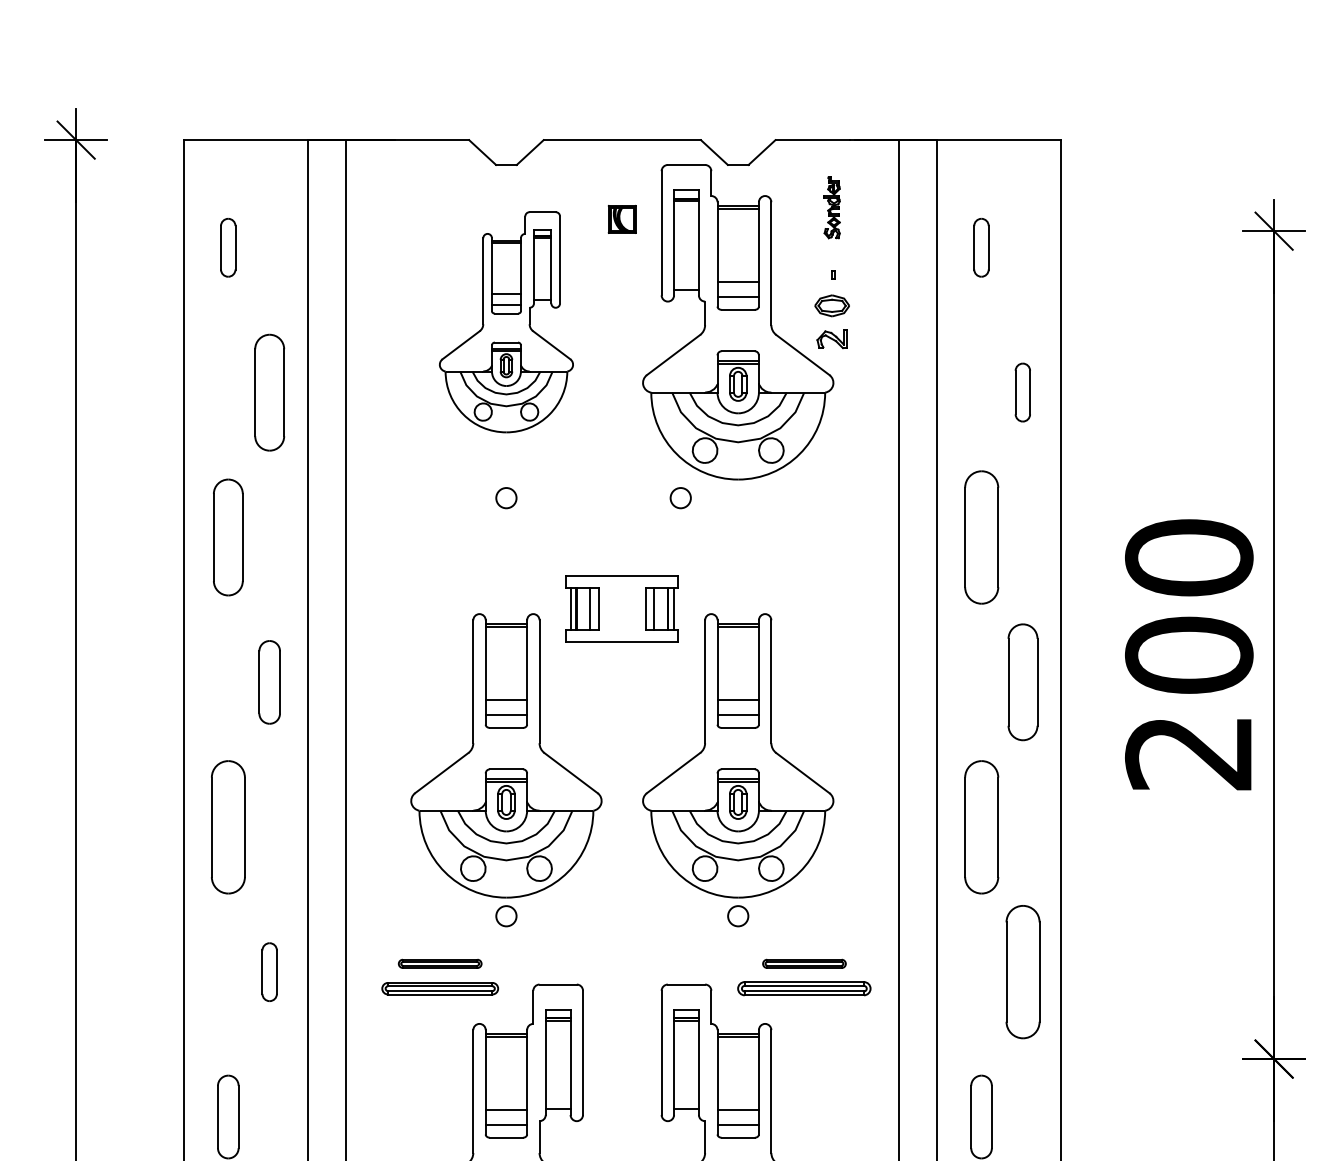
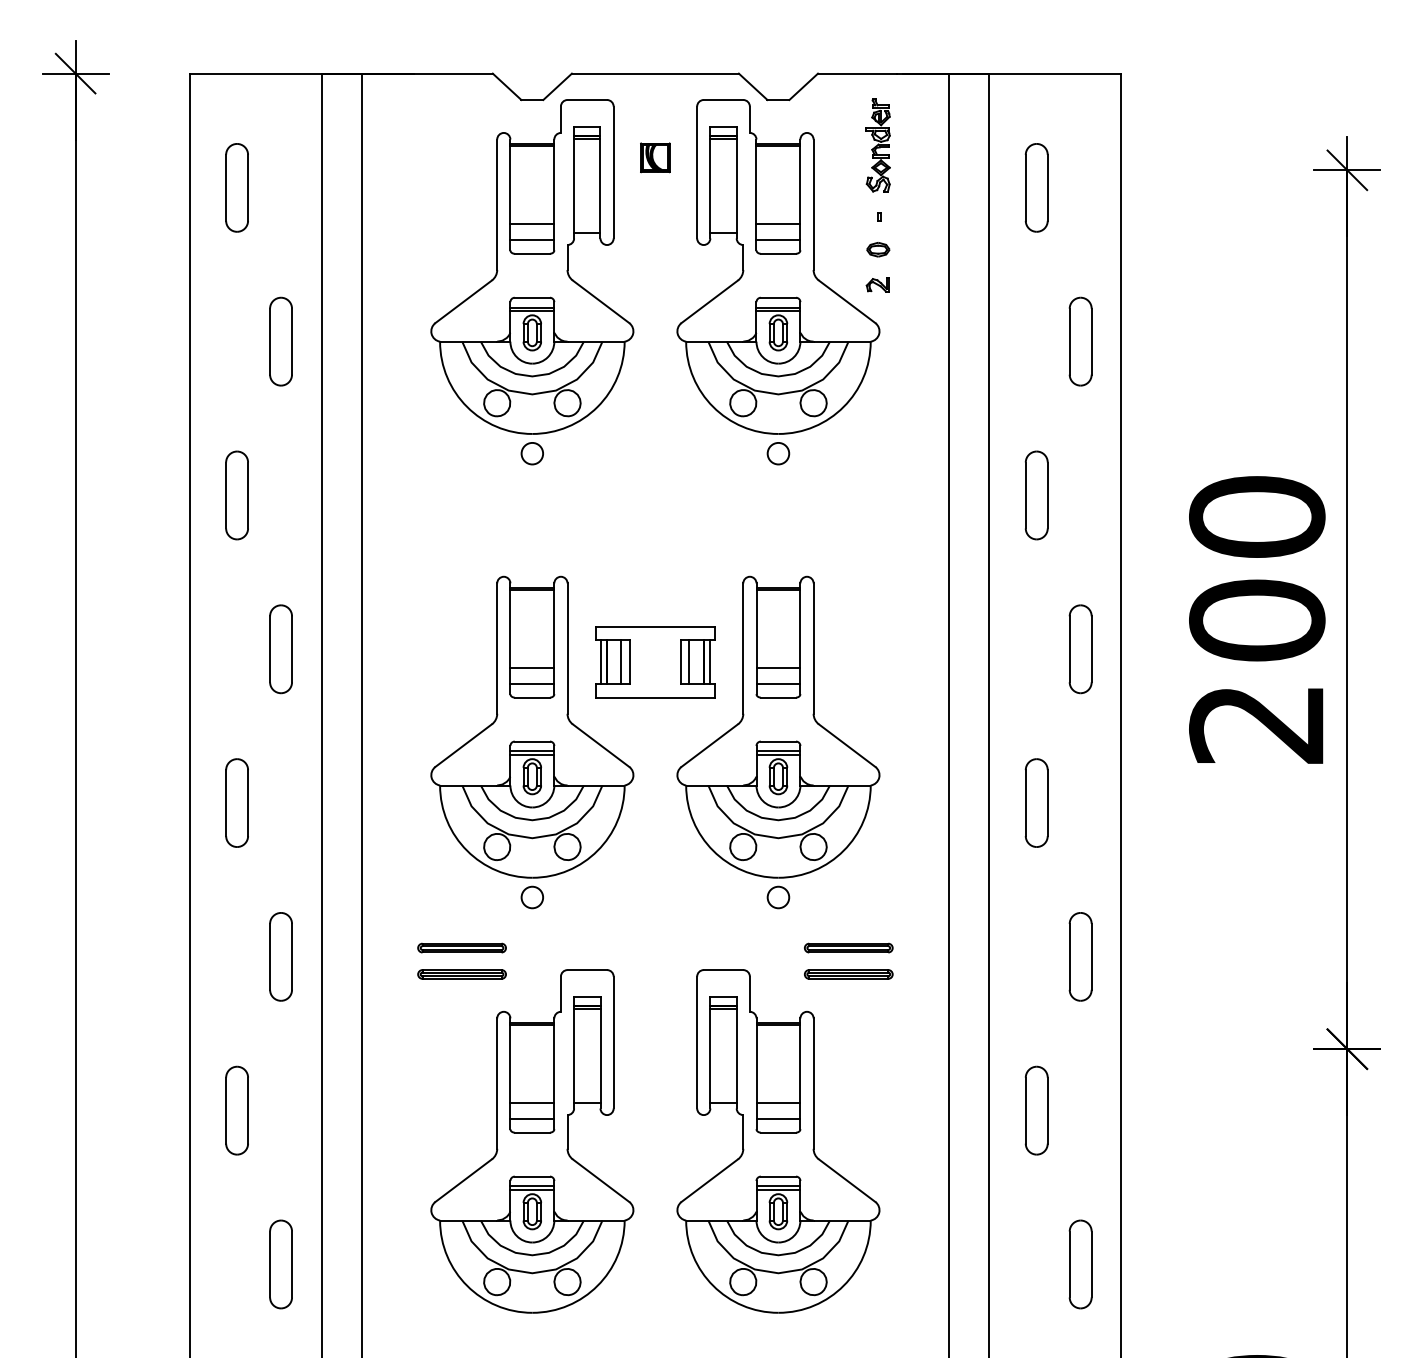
part: (831, 207) -> (877, 145), size x1.43
part: (227, 247) -> (236, 187), size x1.43
part: (981, 247) -> (1036, 187), size x1.43
part: (832, 305) -> (878, 249), size x0.62
part: (506, 321) -> (532, 266), size x1.43
part: (831, 338) -> (877, 284), size x0.71
part: (269, 392) -> (280, 341), size x0.71
part: (1022, 392) -> (1080, 341), size x1.43
circle: (680, 497) -> (778, 453), moved
part: (227, 537) -> (236, 495), size x0.71
part: (981, 537) -> (1036, 495), size x0.62
part: (622, 609) -> (655, 662), moved
part: (1022, 682) -> (1080, 649), size x0.71
part: (227, 826) -> (236, 802), size x0.62
part: (981, 826) -> (1036, 802), size x0.62
part: (269, 971) -> (280, 956), size x1.43
part: (1022, 971) -> (1080, 956), size x0.62
part: (439, 988) -> (461, 974), size x0.71
part: (804, 988) -> (848, 974), size x0.62

